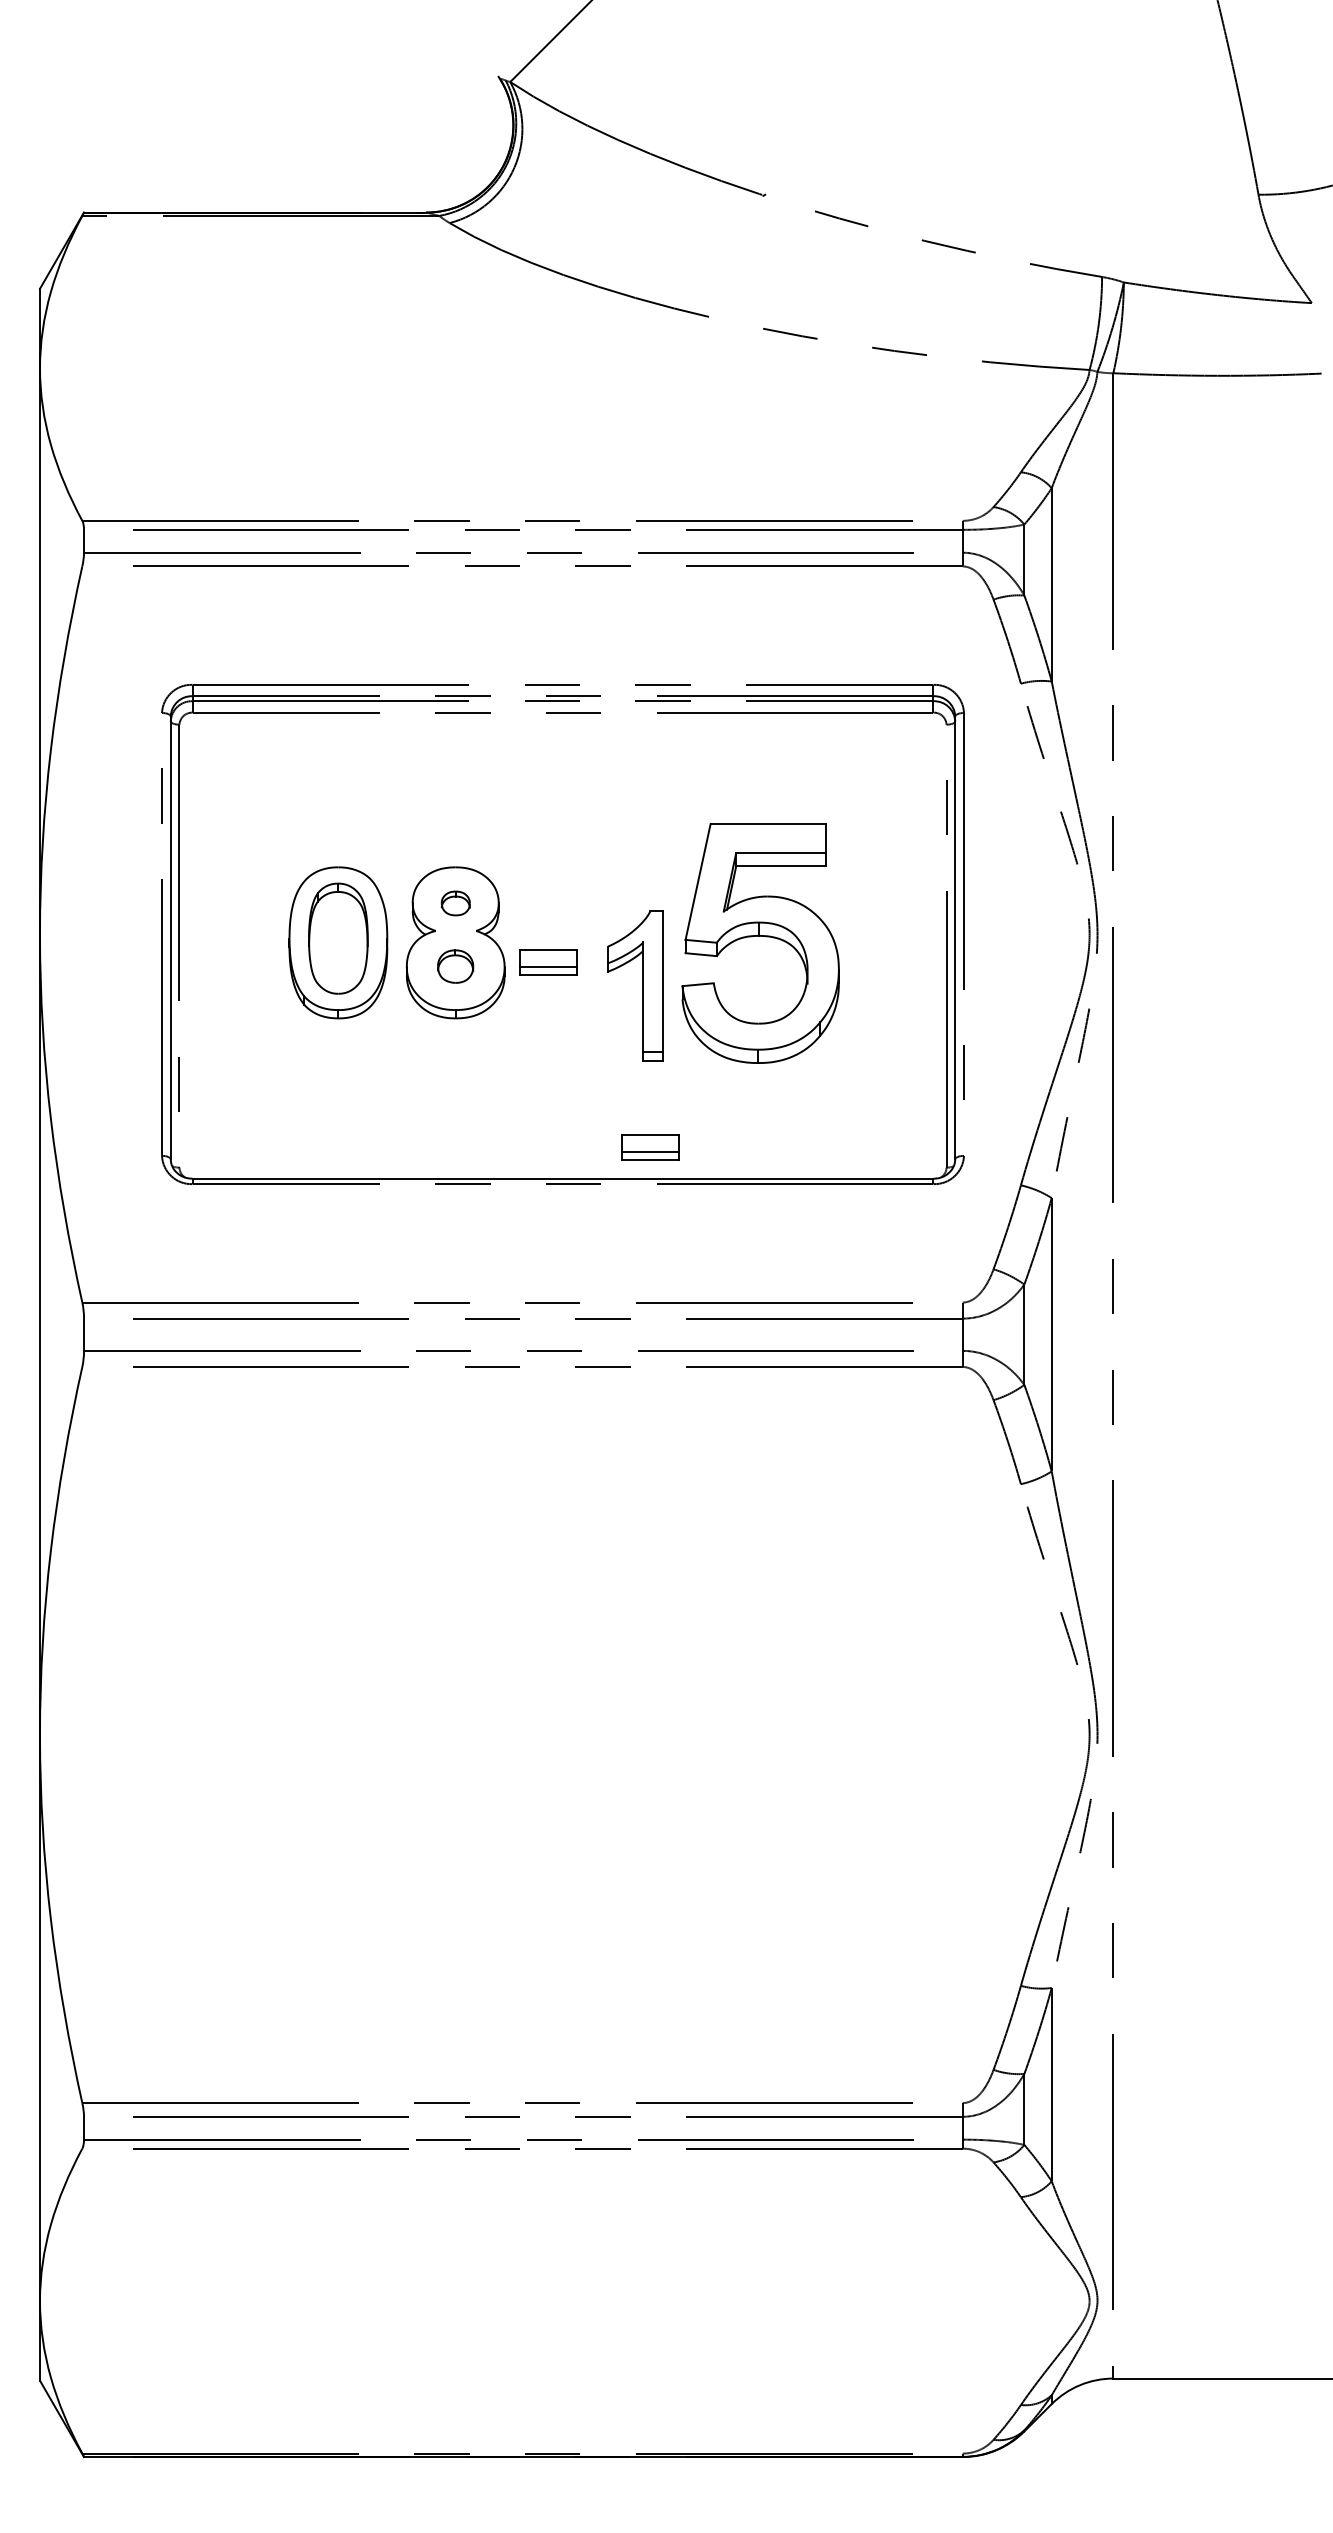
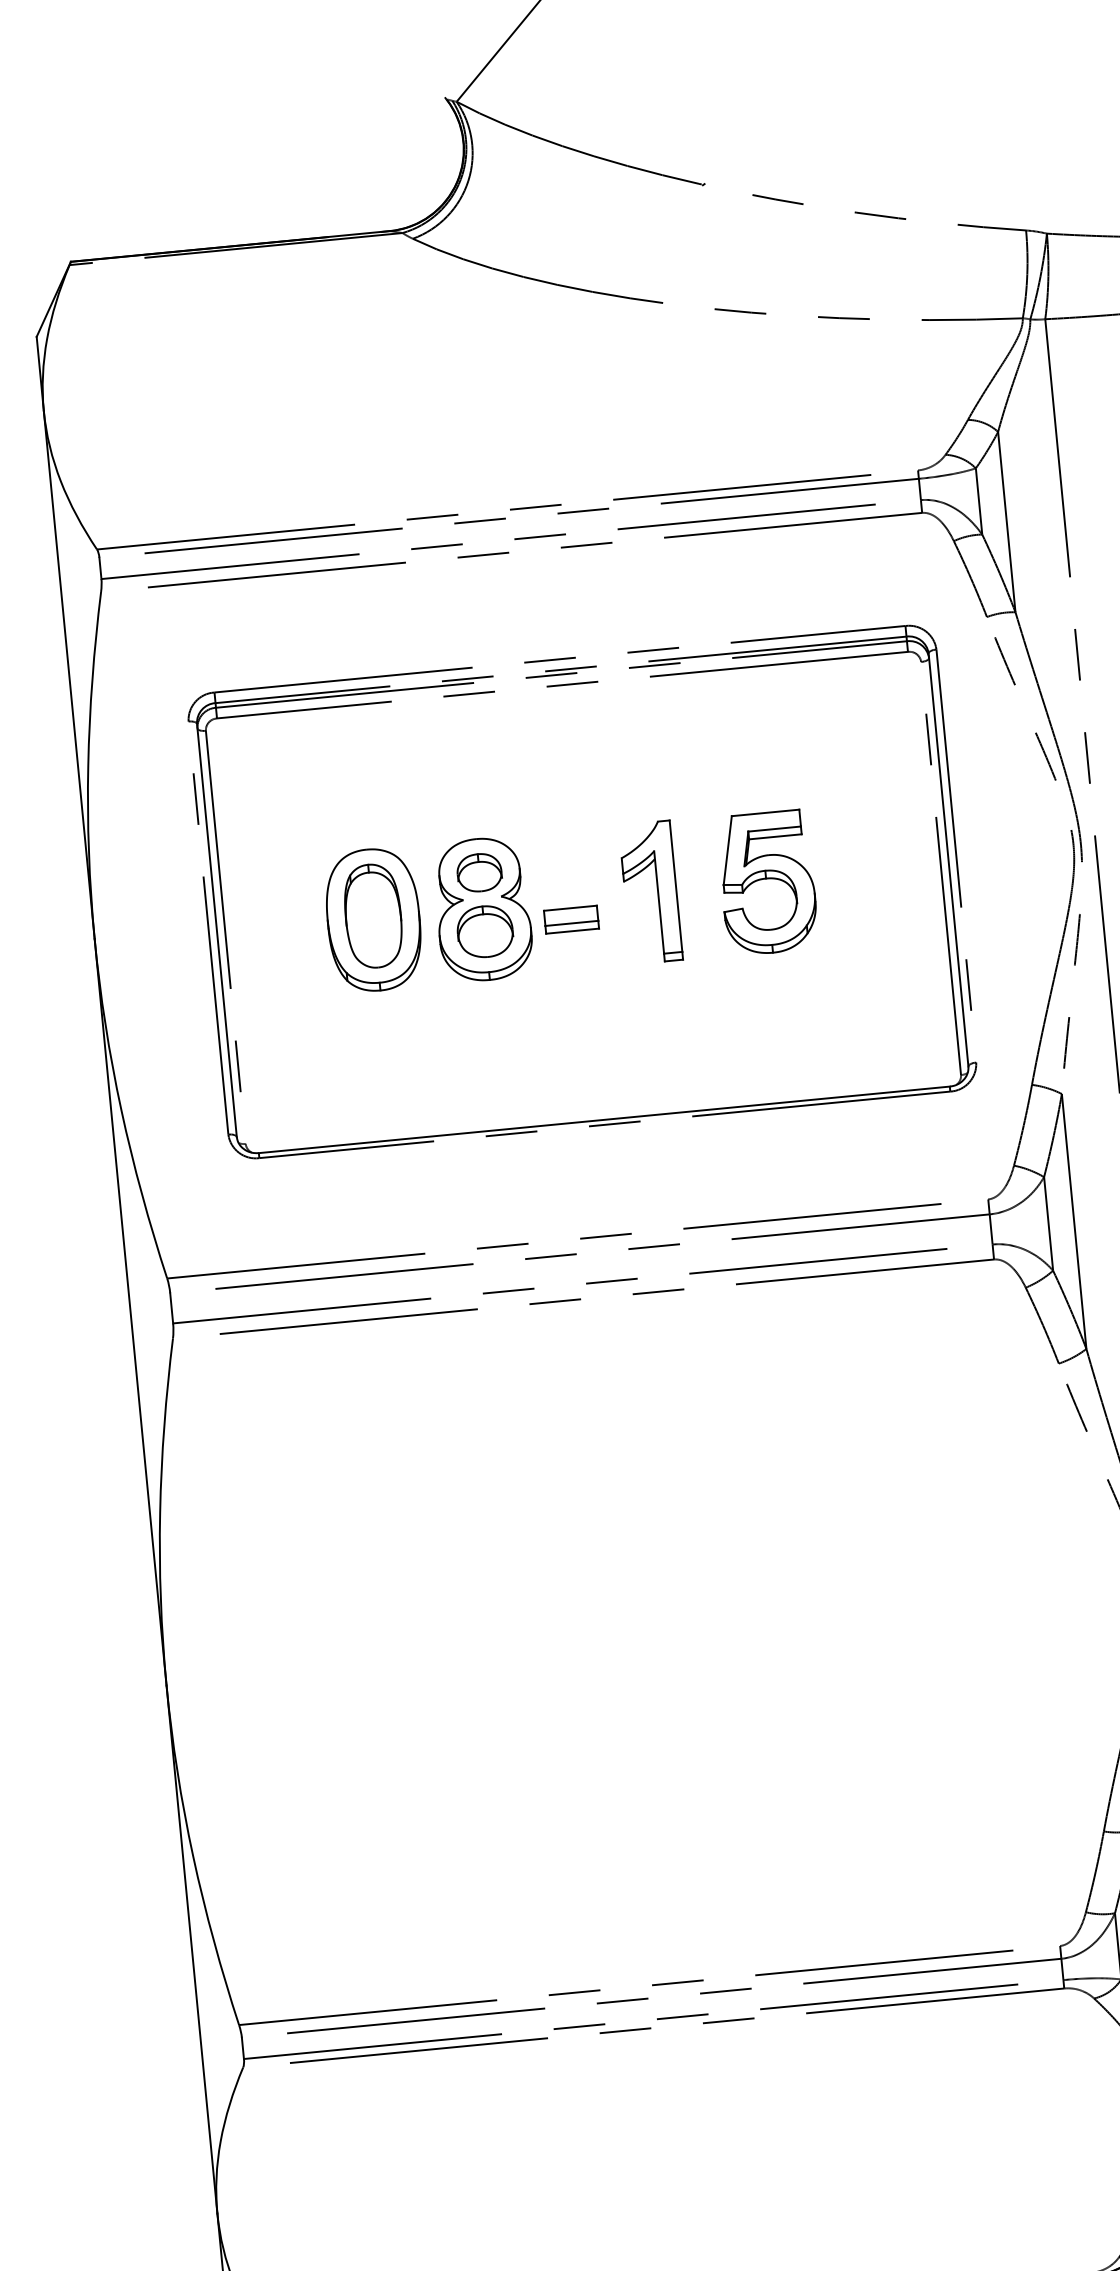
part: (455, 903) -> (479, 872), size x1.67
part: (760, 943) -> (767, 882), size x0.62
part: (455, 966) -> (485, 931), size x1.67
part: (642, 985) -> (657, 891), moved
part: (650, 1147) -> (683, 1082), removed

